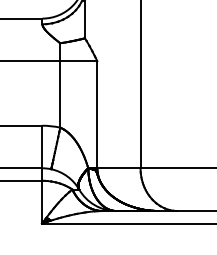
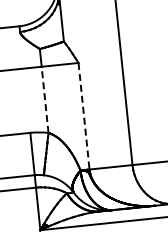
line: (60, 93) -> (45, 98), solid -> dashed
line: (97, 114) -> (84, 116), solid -> dashed

